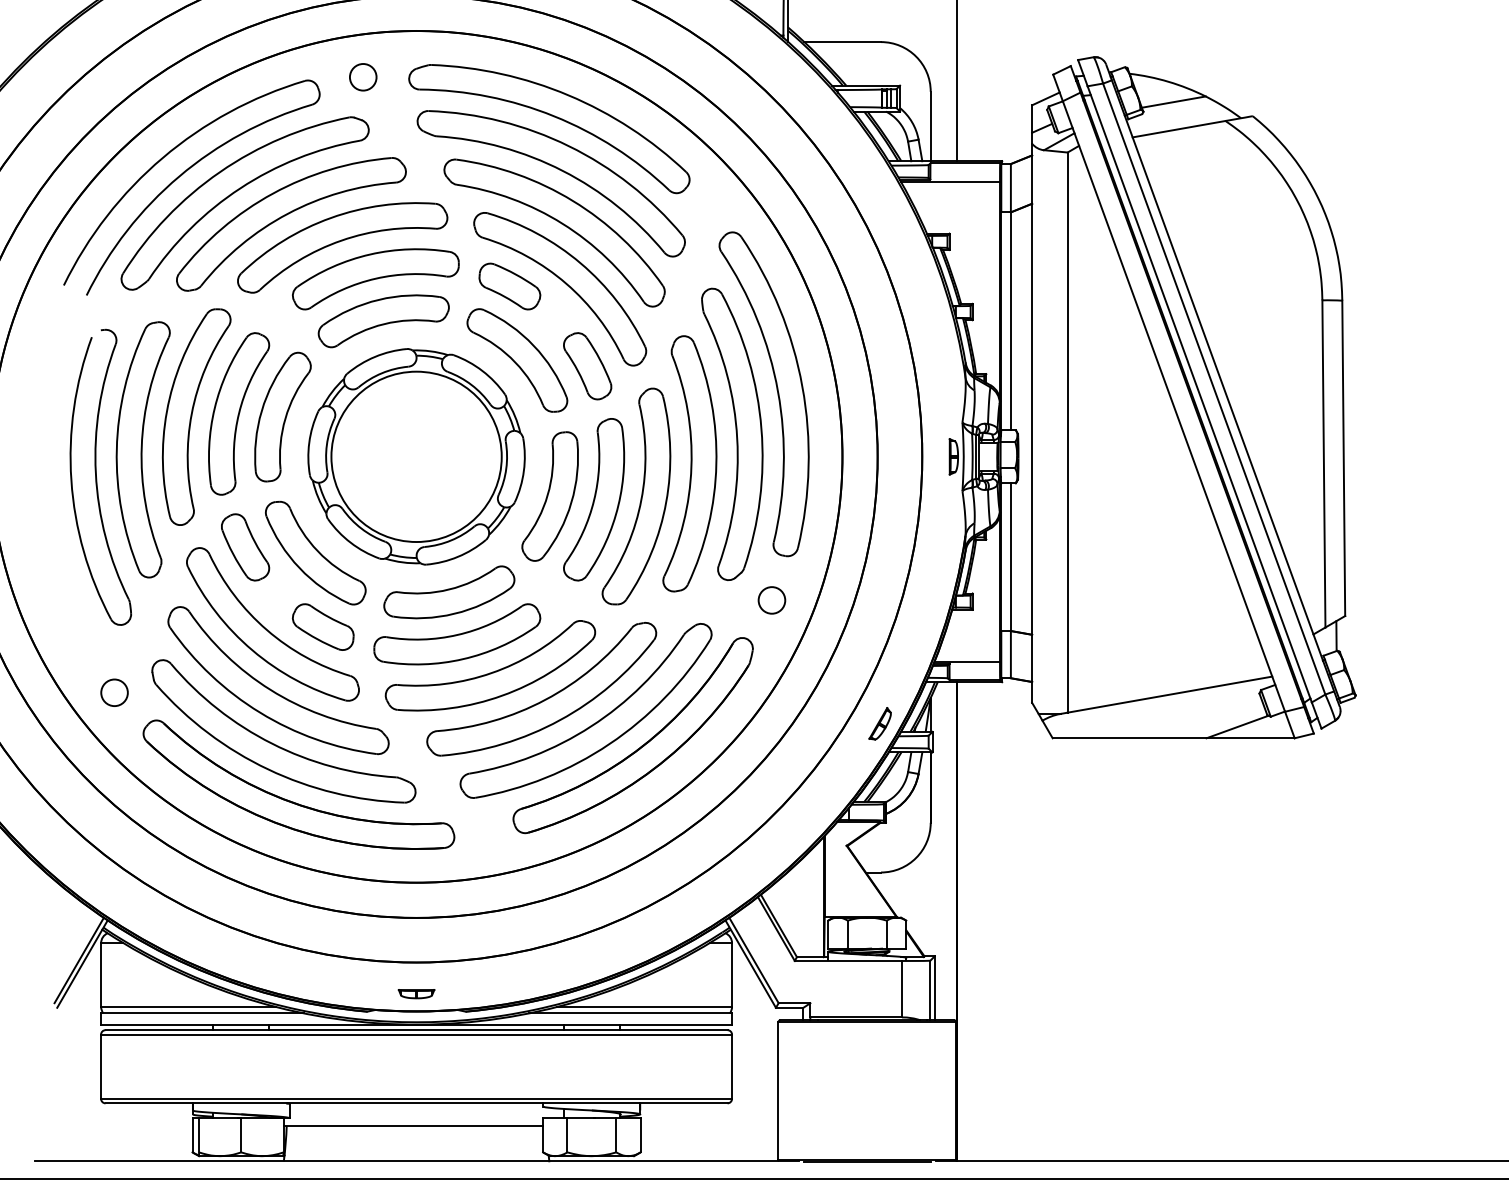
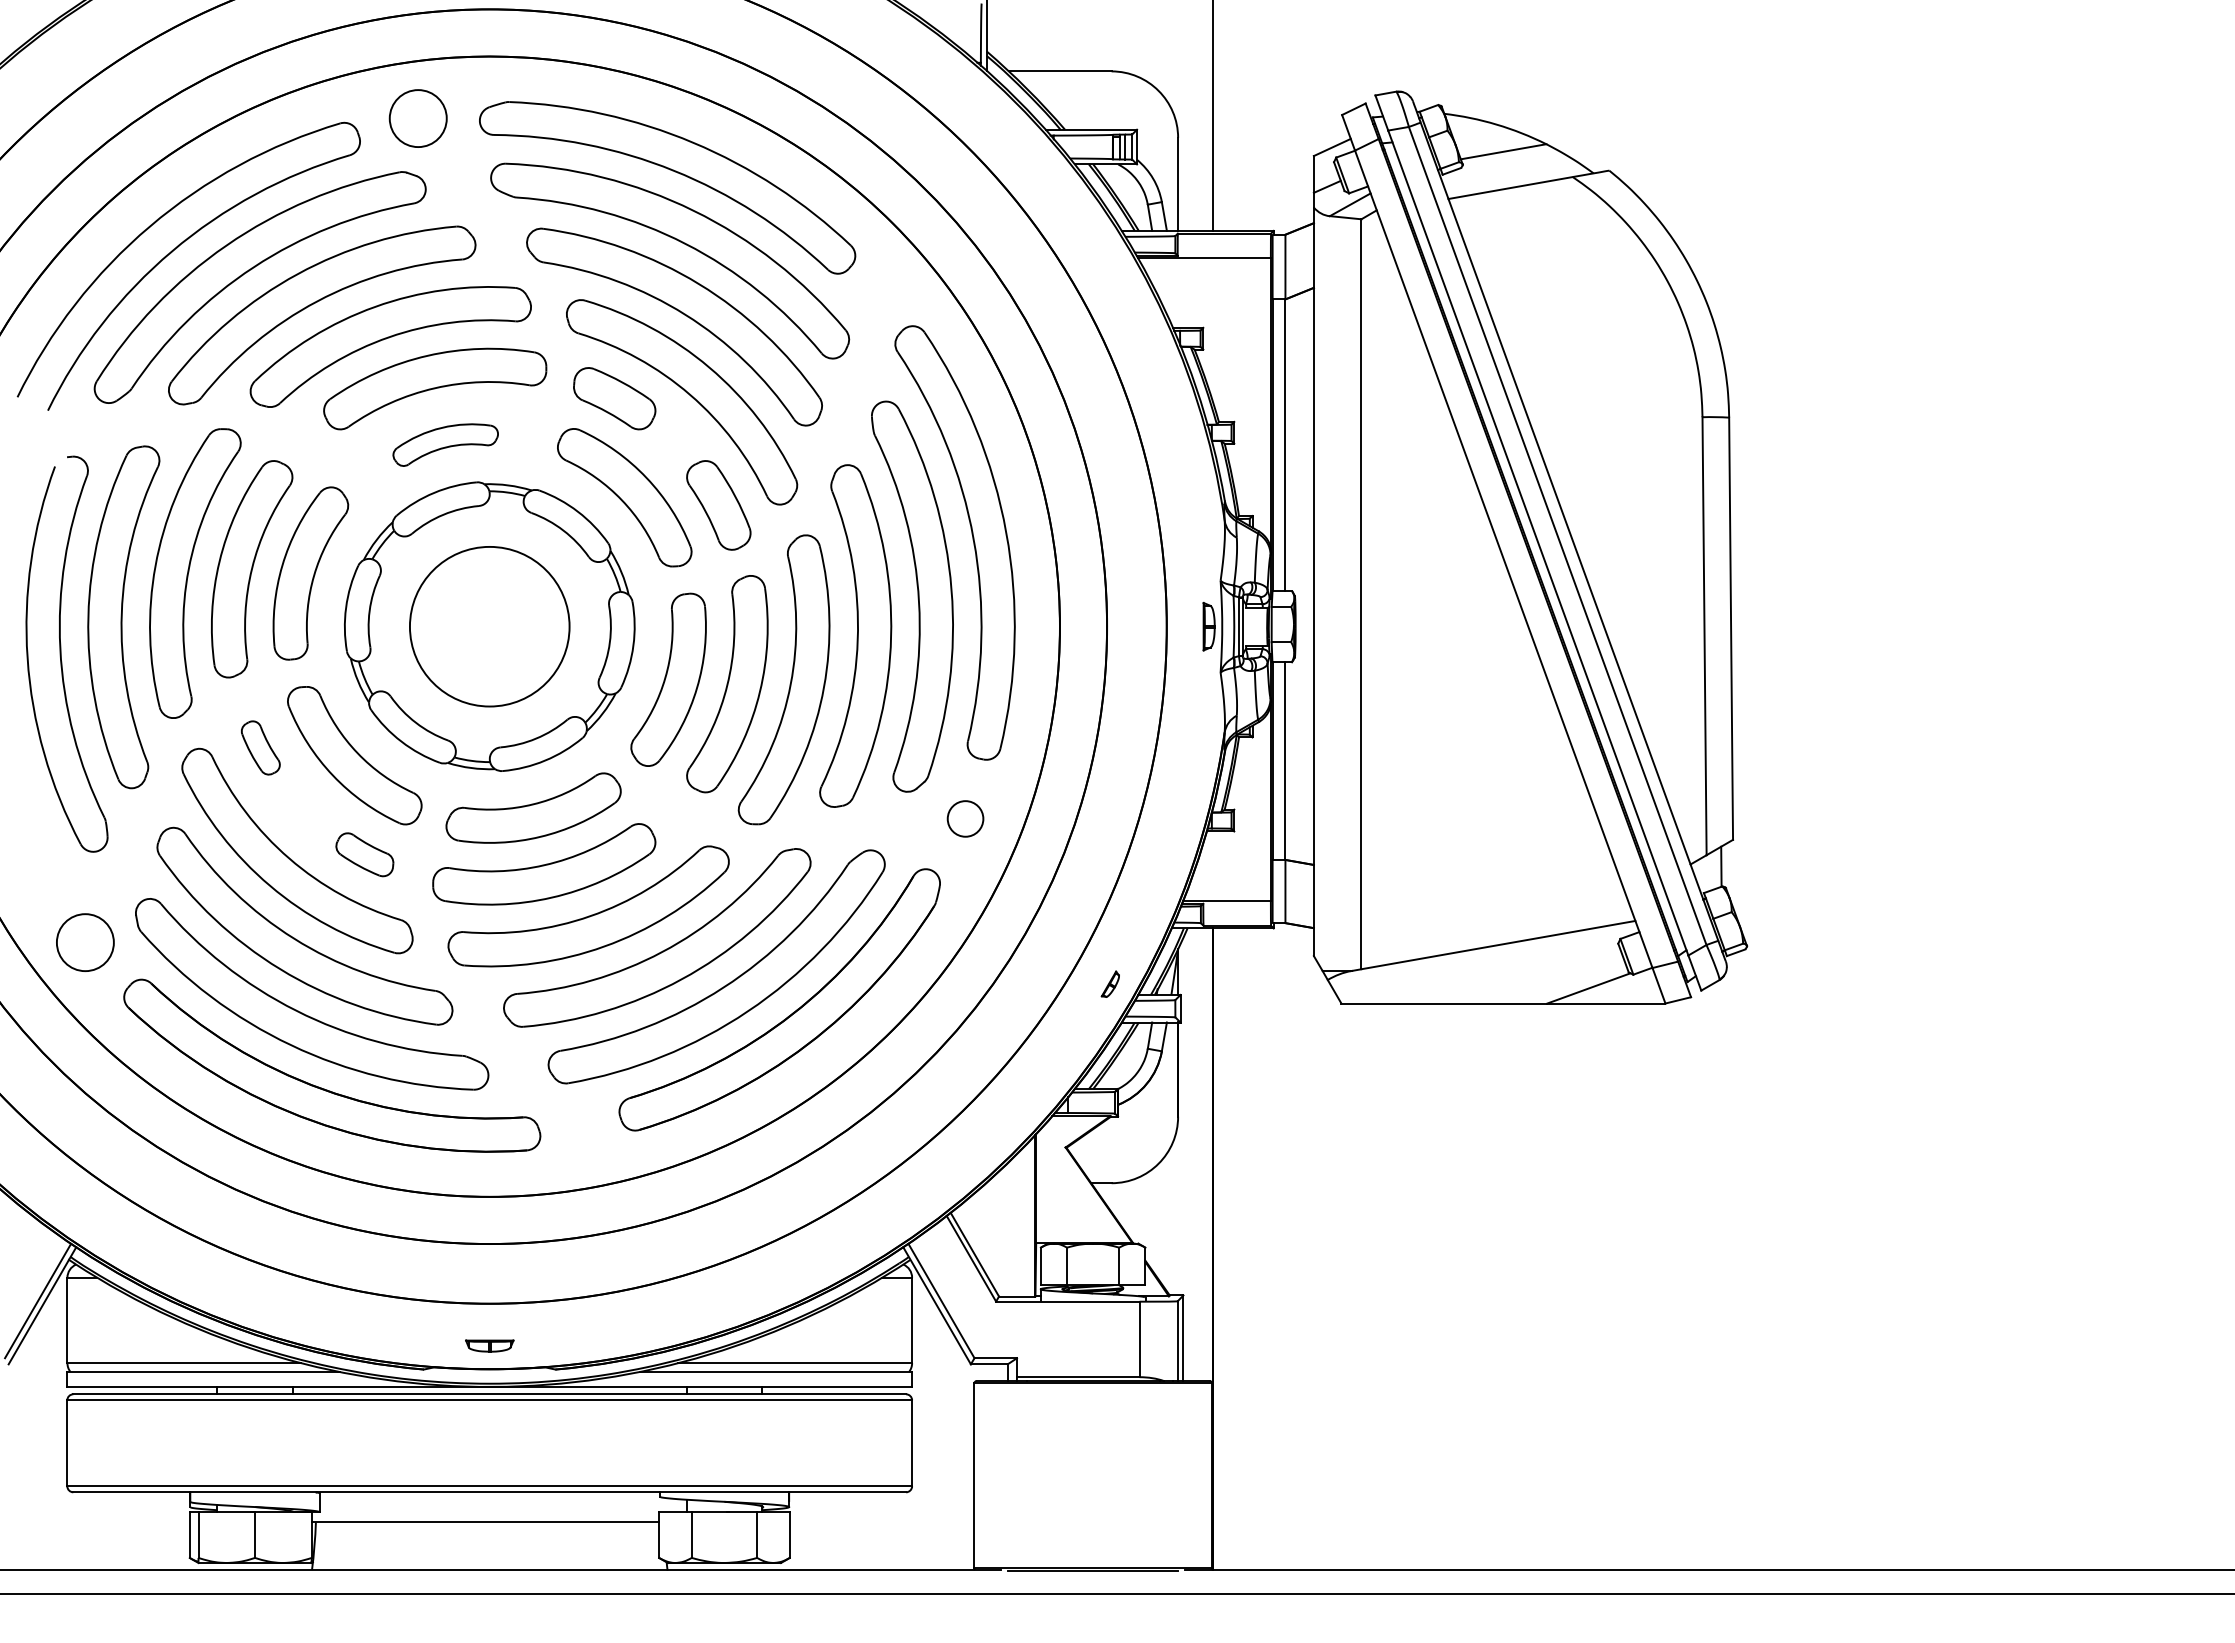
circle: (363, 77) -> (418, 118), size x1.6
part: (383, 320) -> (445, 444), size x0.6
circle: (416, 456) -> (489, 626), size x0.7
part: (245, 547) -> (260, 747), size x0.6
part: (323, 626) -> (364, 854), size x0.7
circle: (114, 692) -> (85, 942), size x1.6
part: (880, 724) -> (1110, 984), size x0.6

